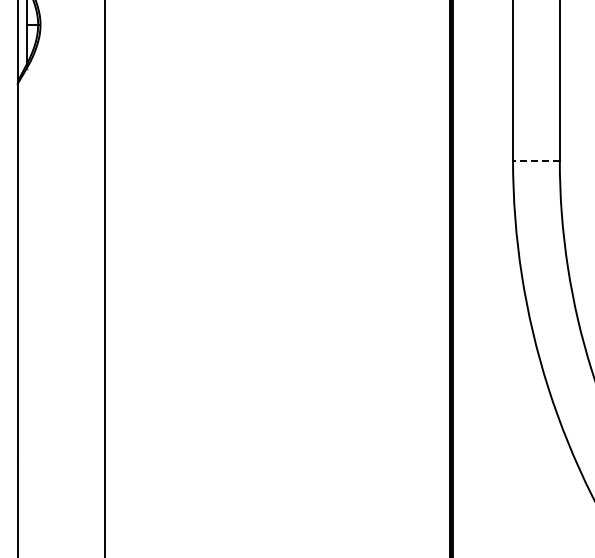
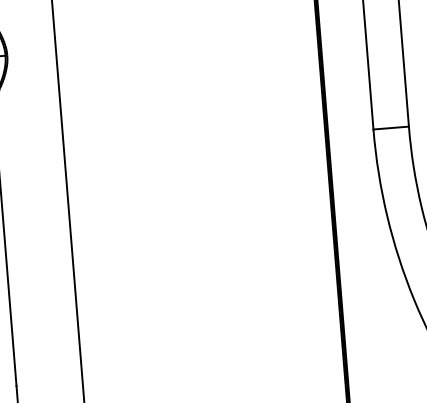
line: (535, 160) -> (390, 128), dashed -> solid

